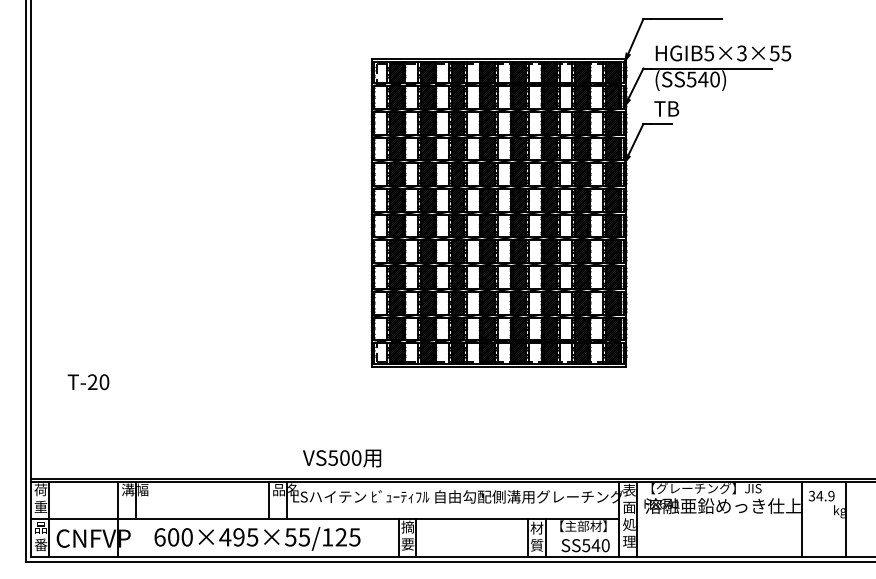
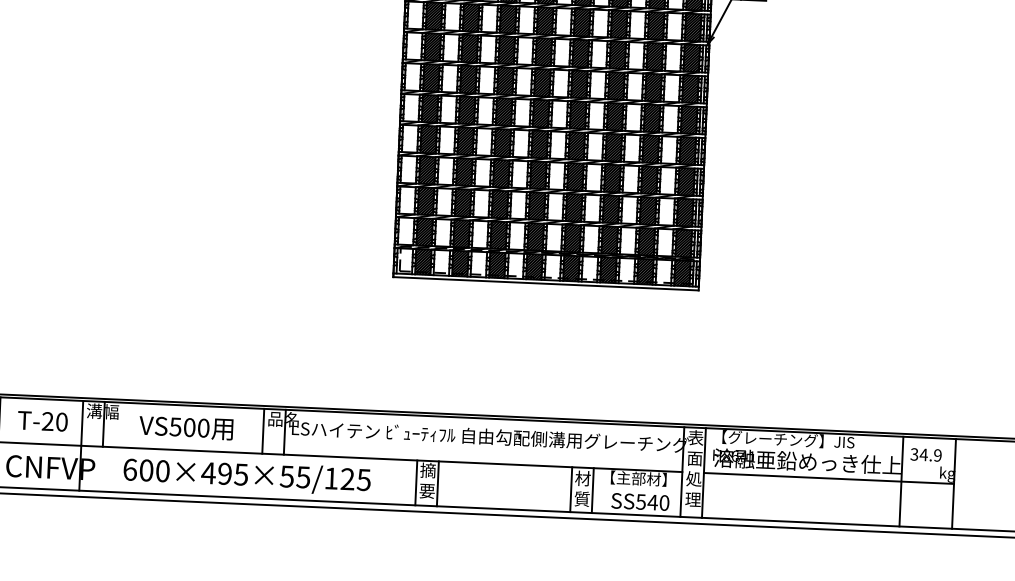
text: (88, 382) -> (42, 421), moved
text: (342, 458) -> (186, 427), moved
line: (741, 519) -> (828, 478), added

